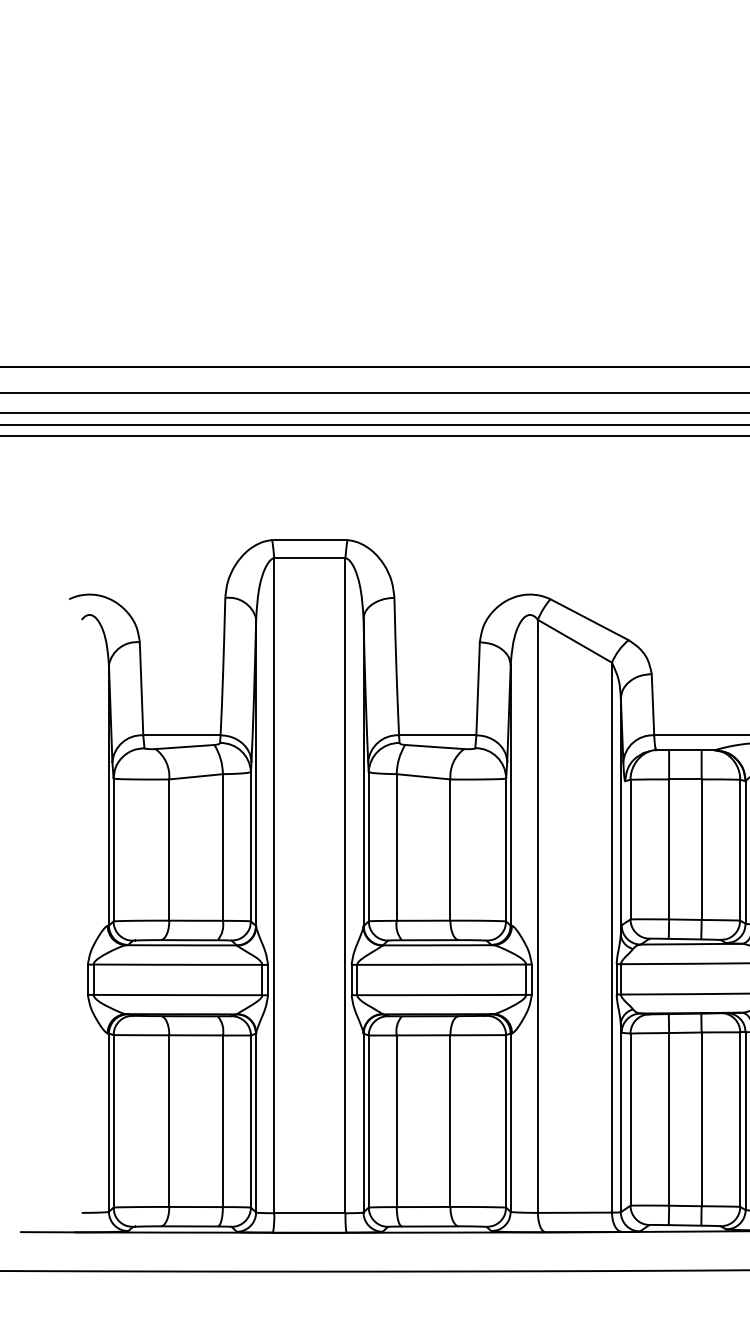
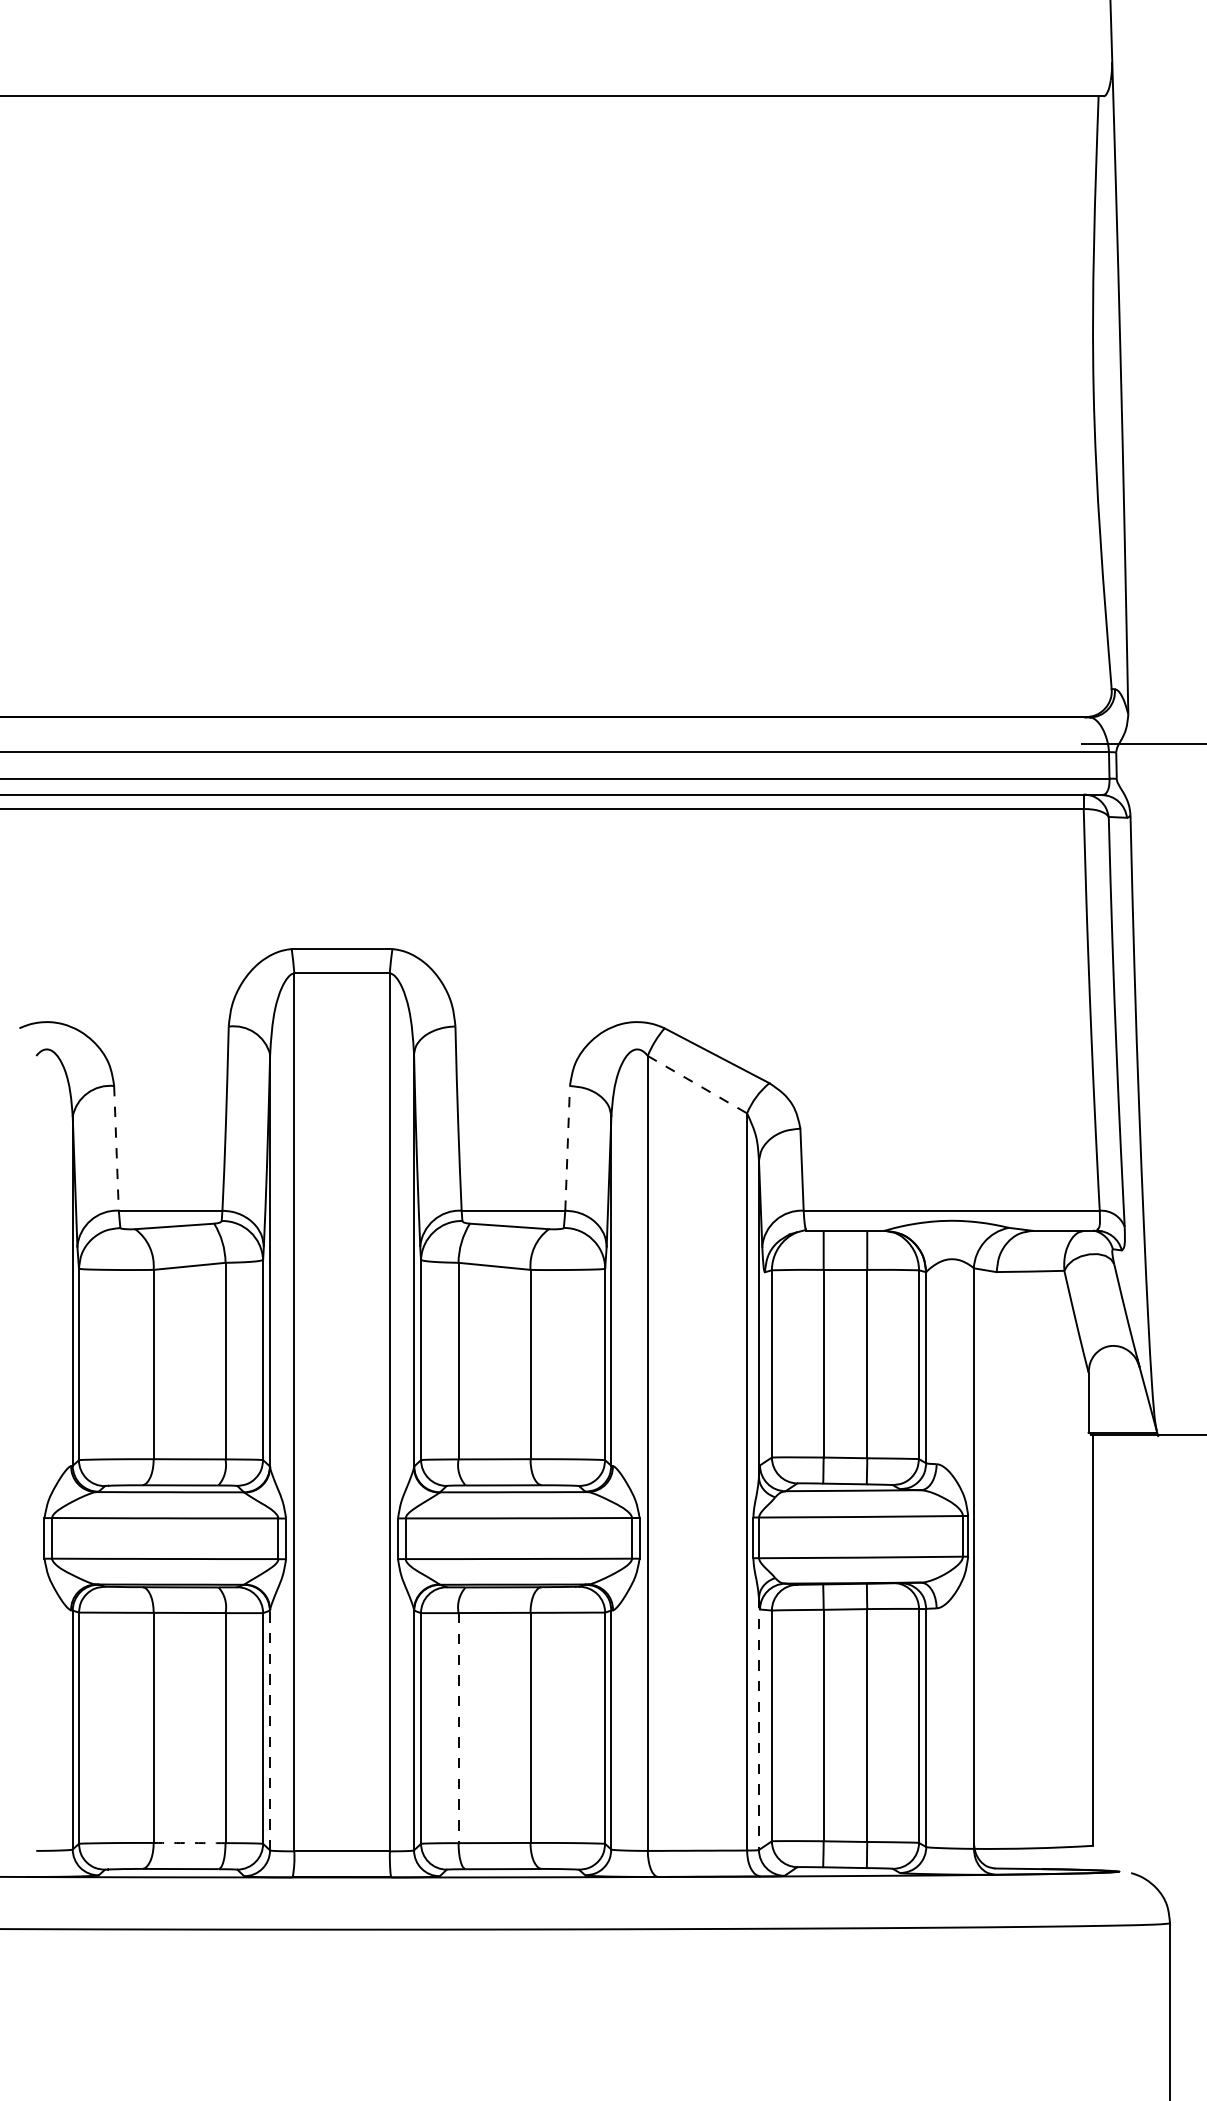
line: (574, 641) -> (697, 1084), solid -> dashed
line: (141, 688) -> (116, 1148), solid -> dashed
line: (478, 688) -> (567, 1147), solid -> dashed
line: (620, 1118) -> (758, 1724), solid -> dashed
line: (396, 1121) -> (458, 1728), solid -> dashed
line: (256, 1122) -> (270, 1729), solid -> dashed
arc: (196, 1207) -> (189, 1843), solid -> dashed

